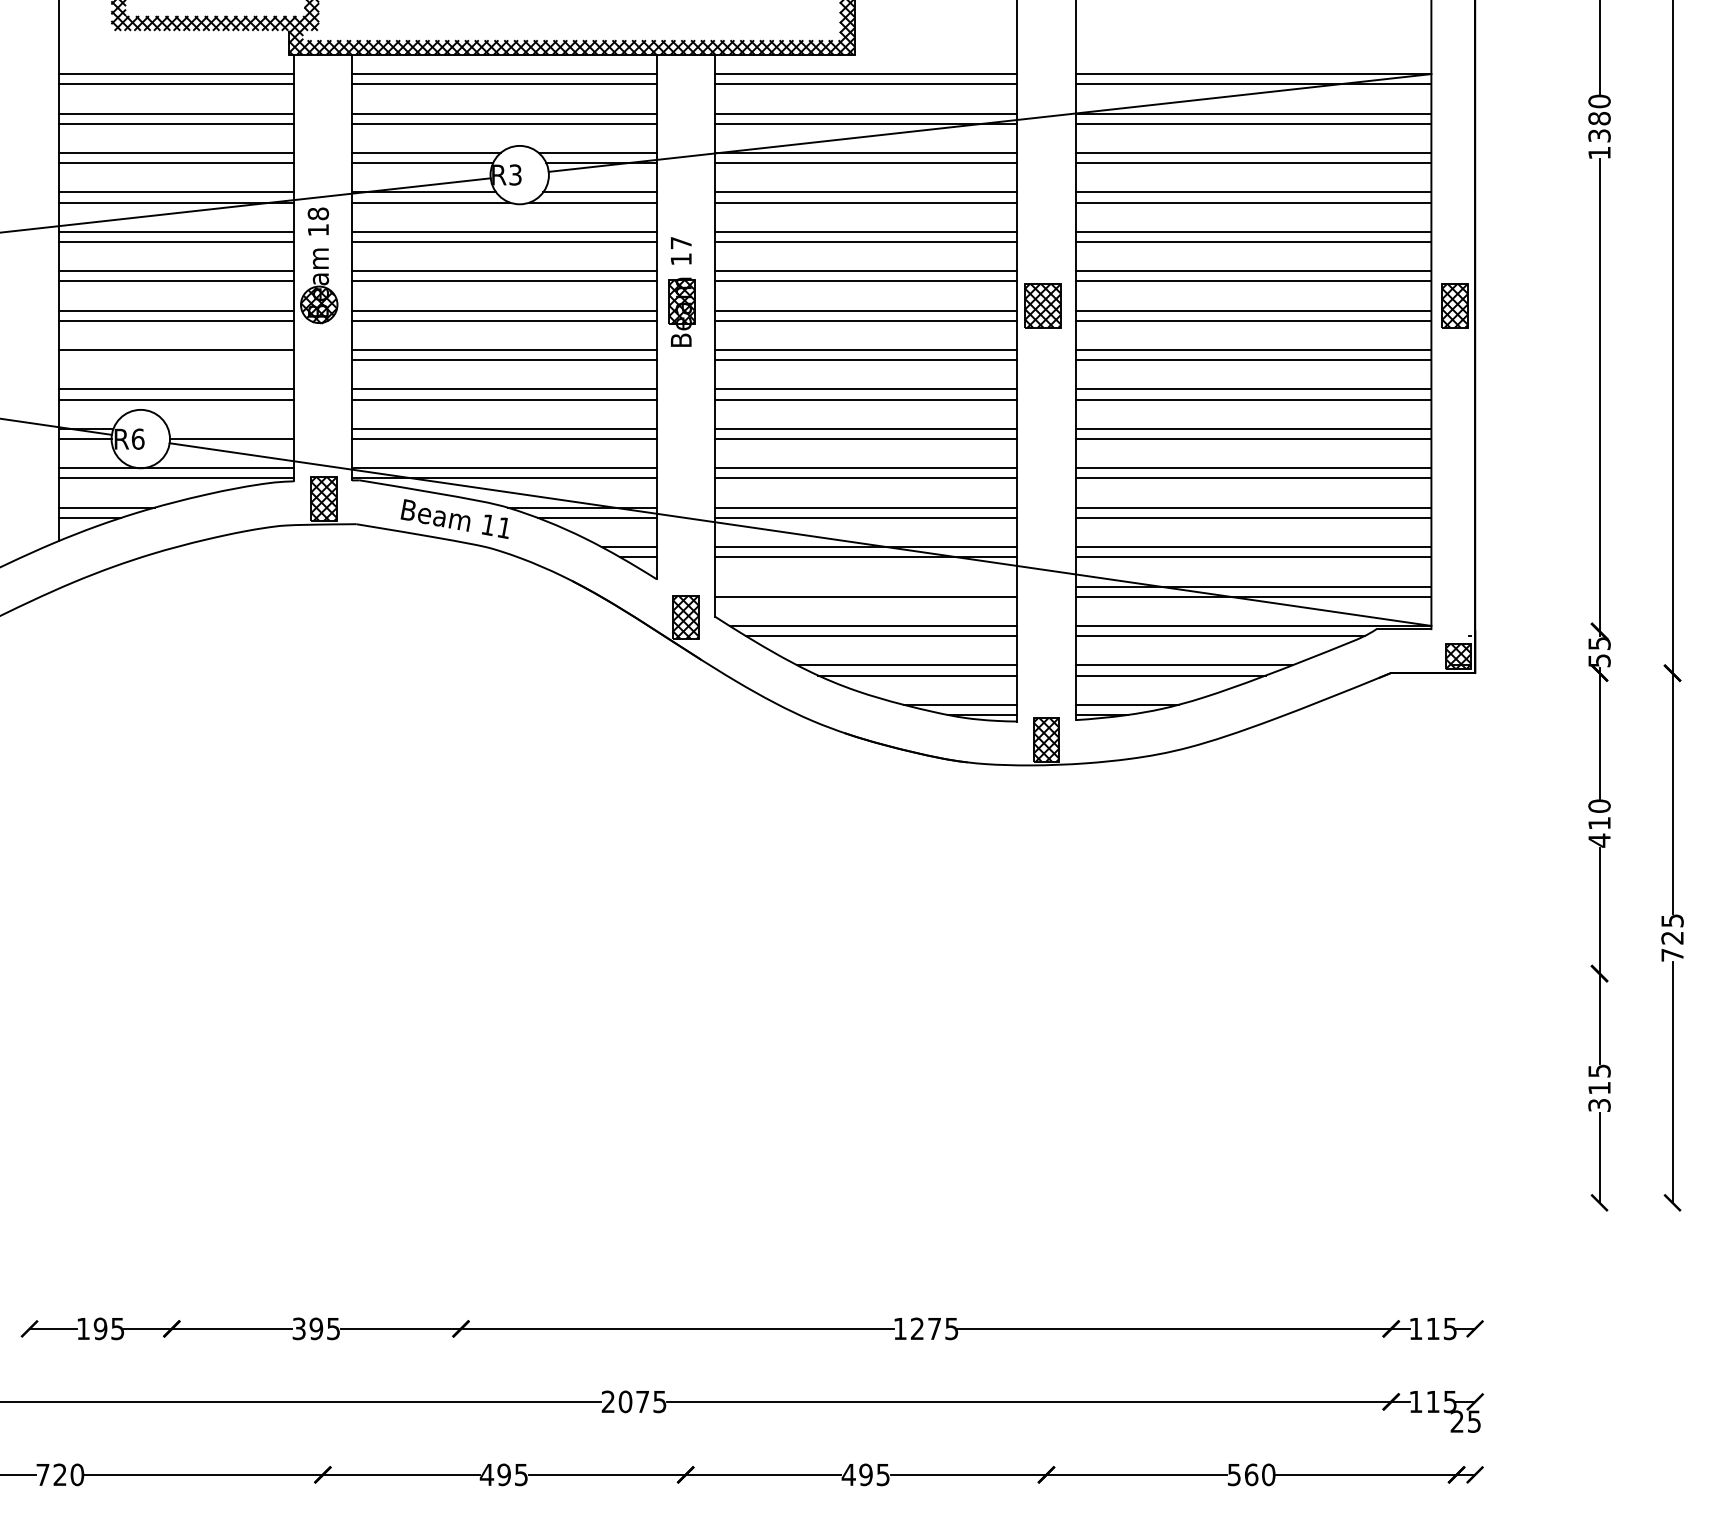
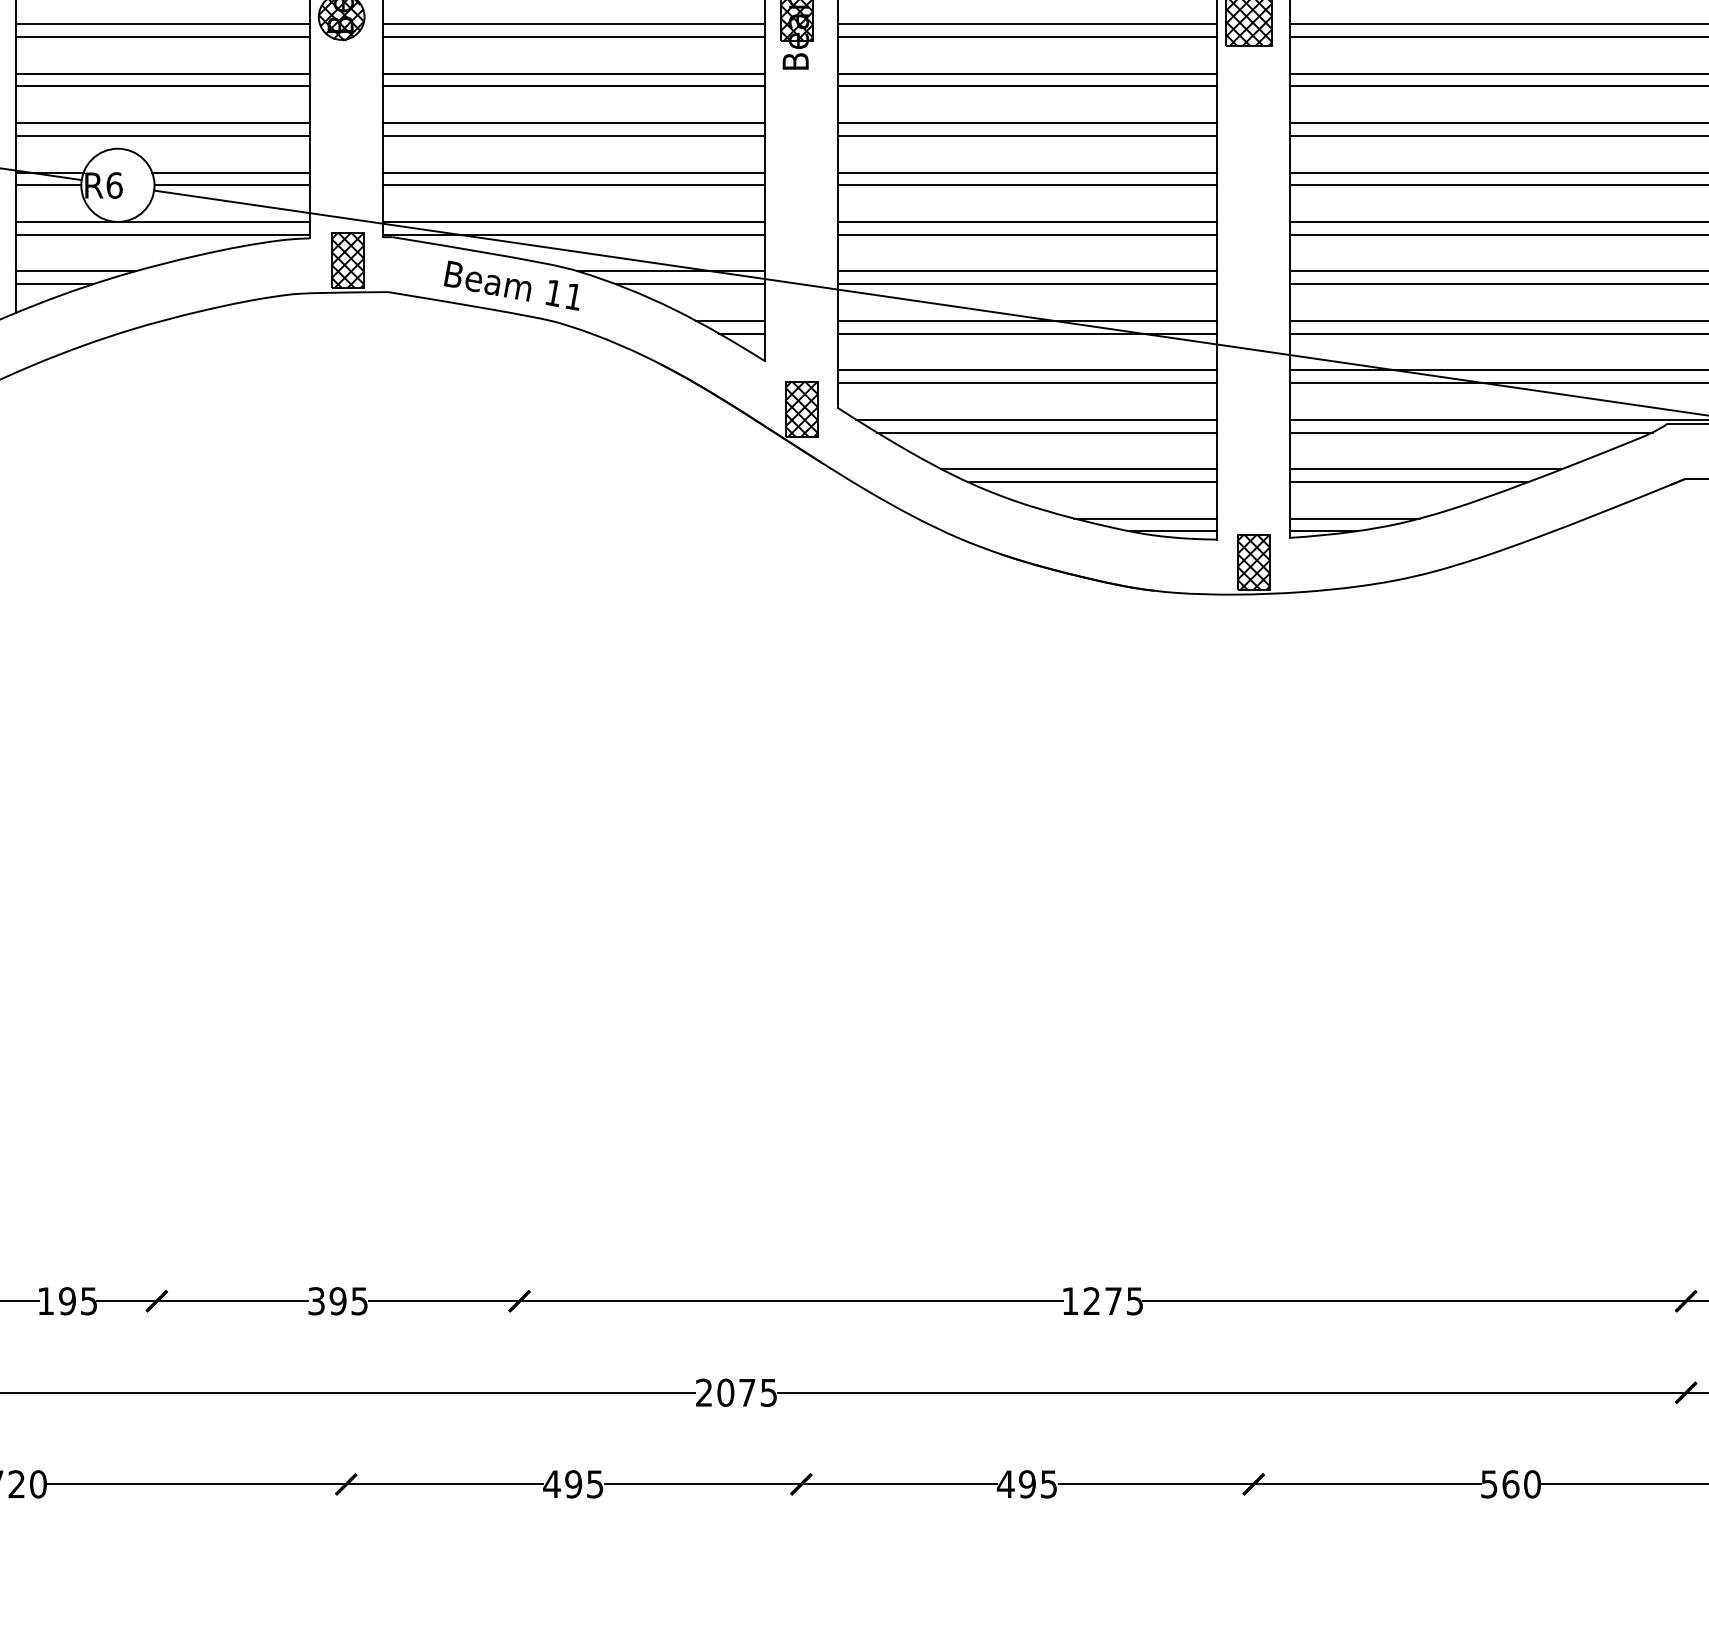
line: (176, 360) -> (162, 86), added
line: (230, 428) -> (230, 172), added
line: (865, 586) -> (1026, 370), added

